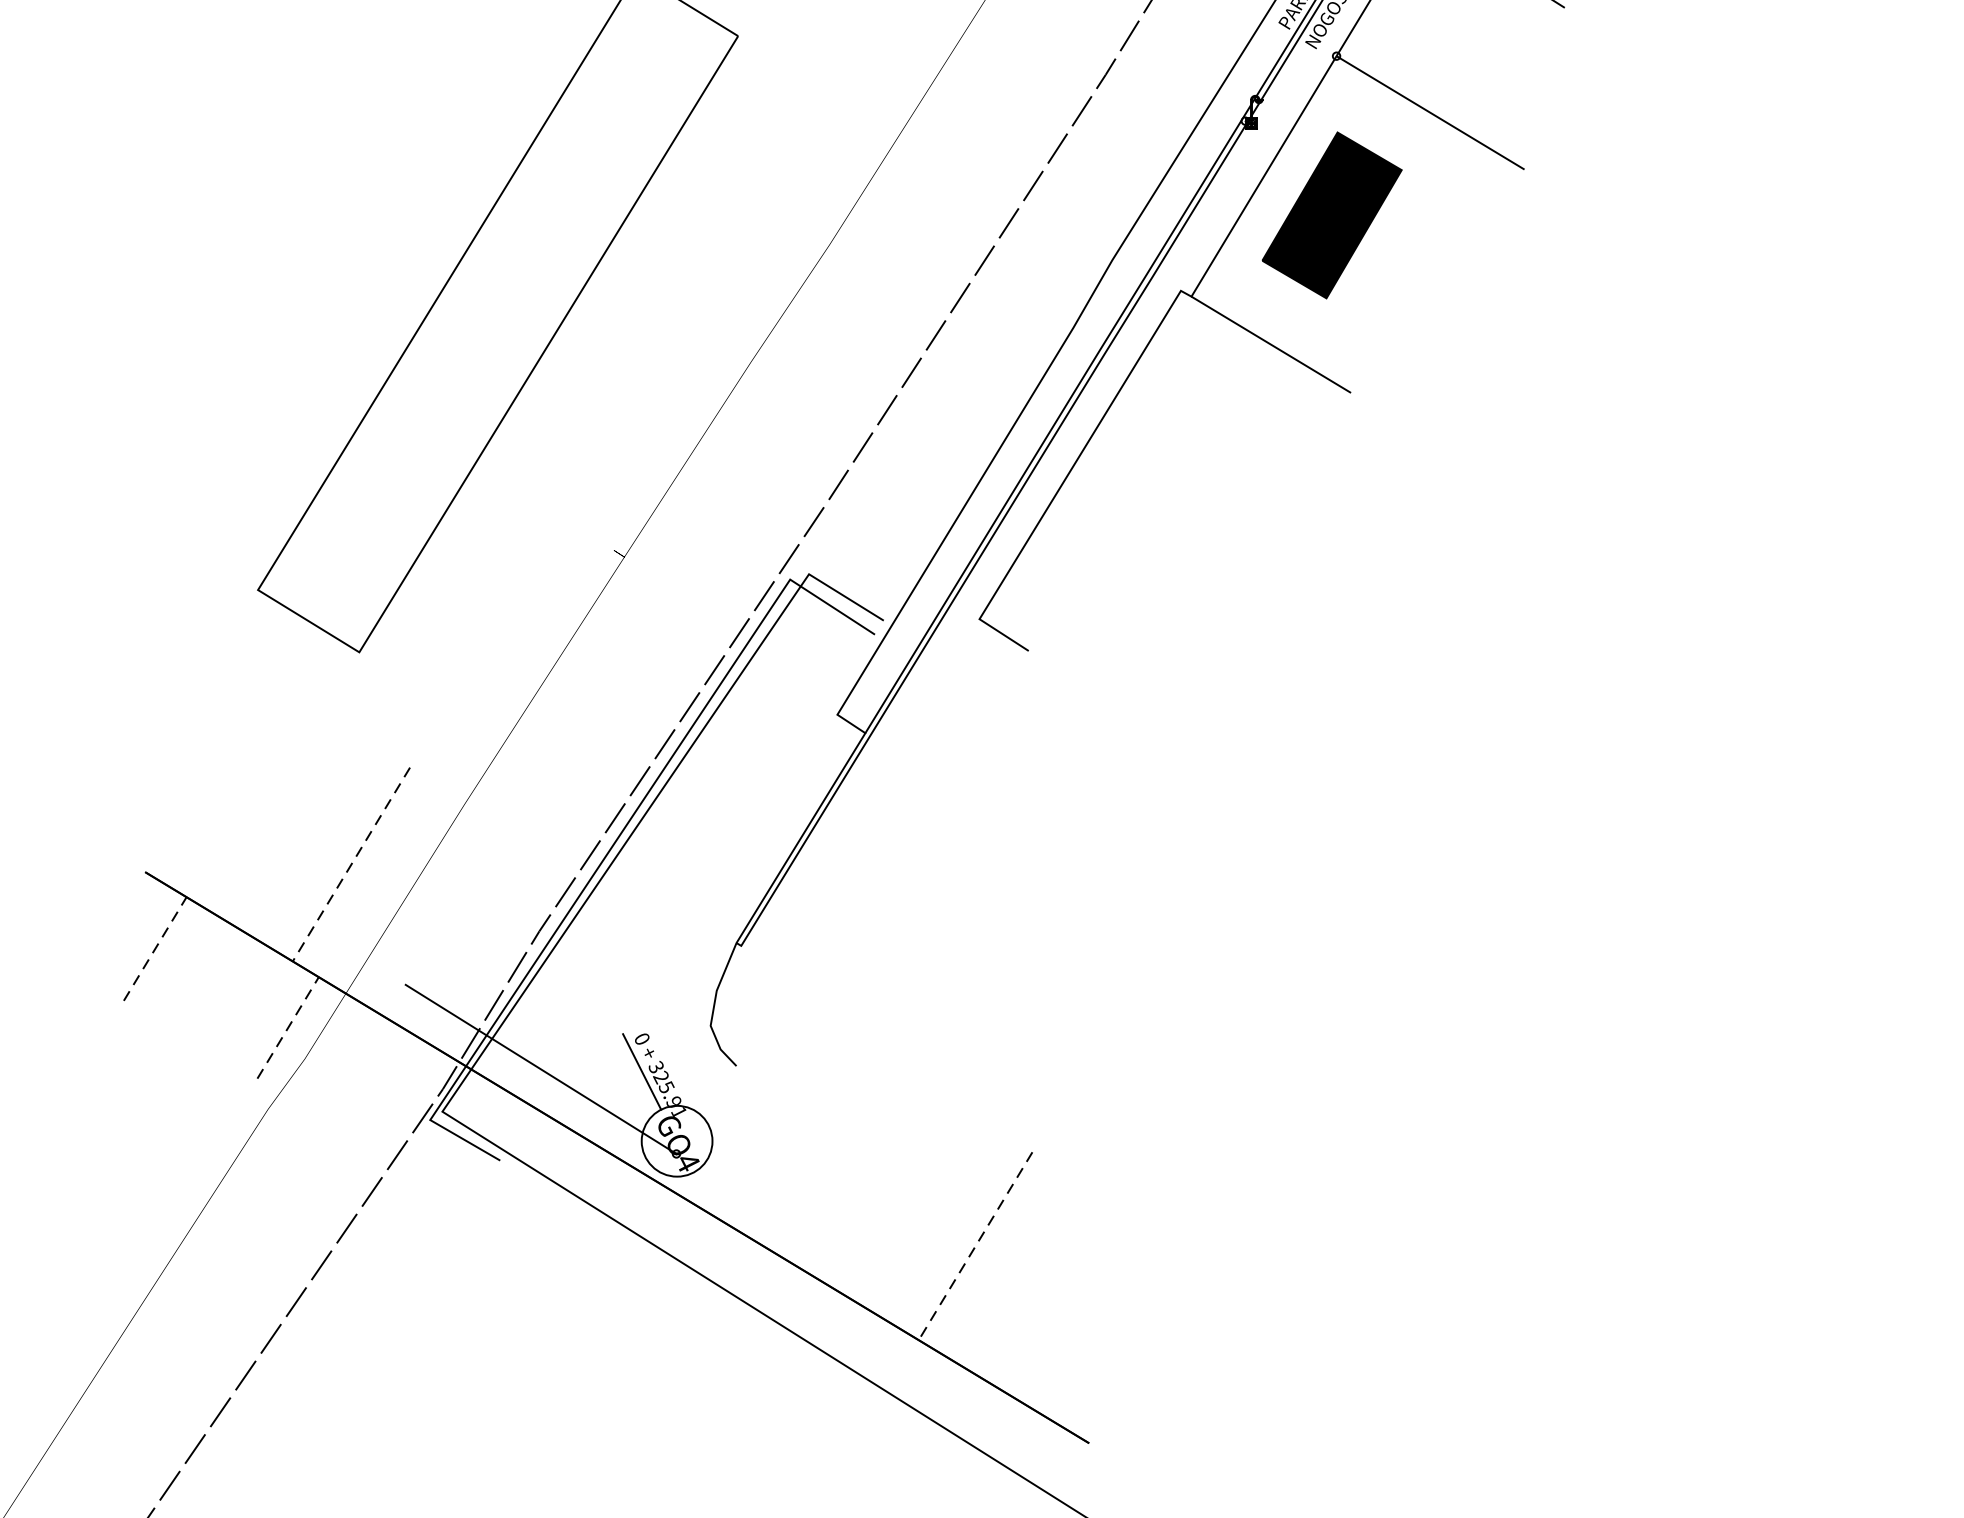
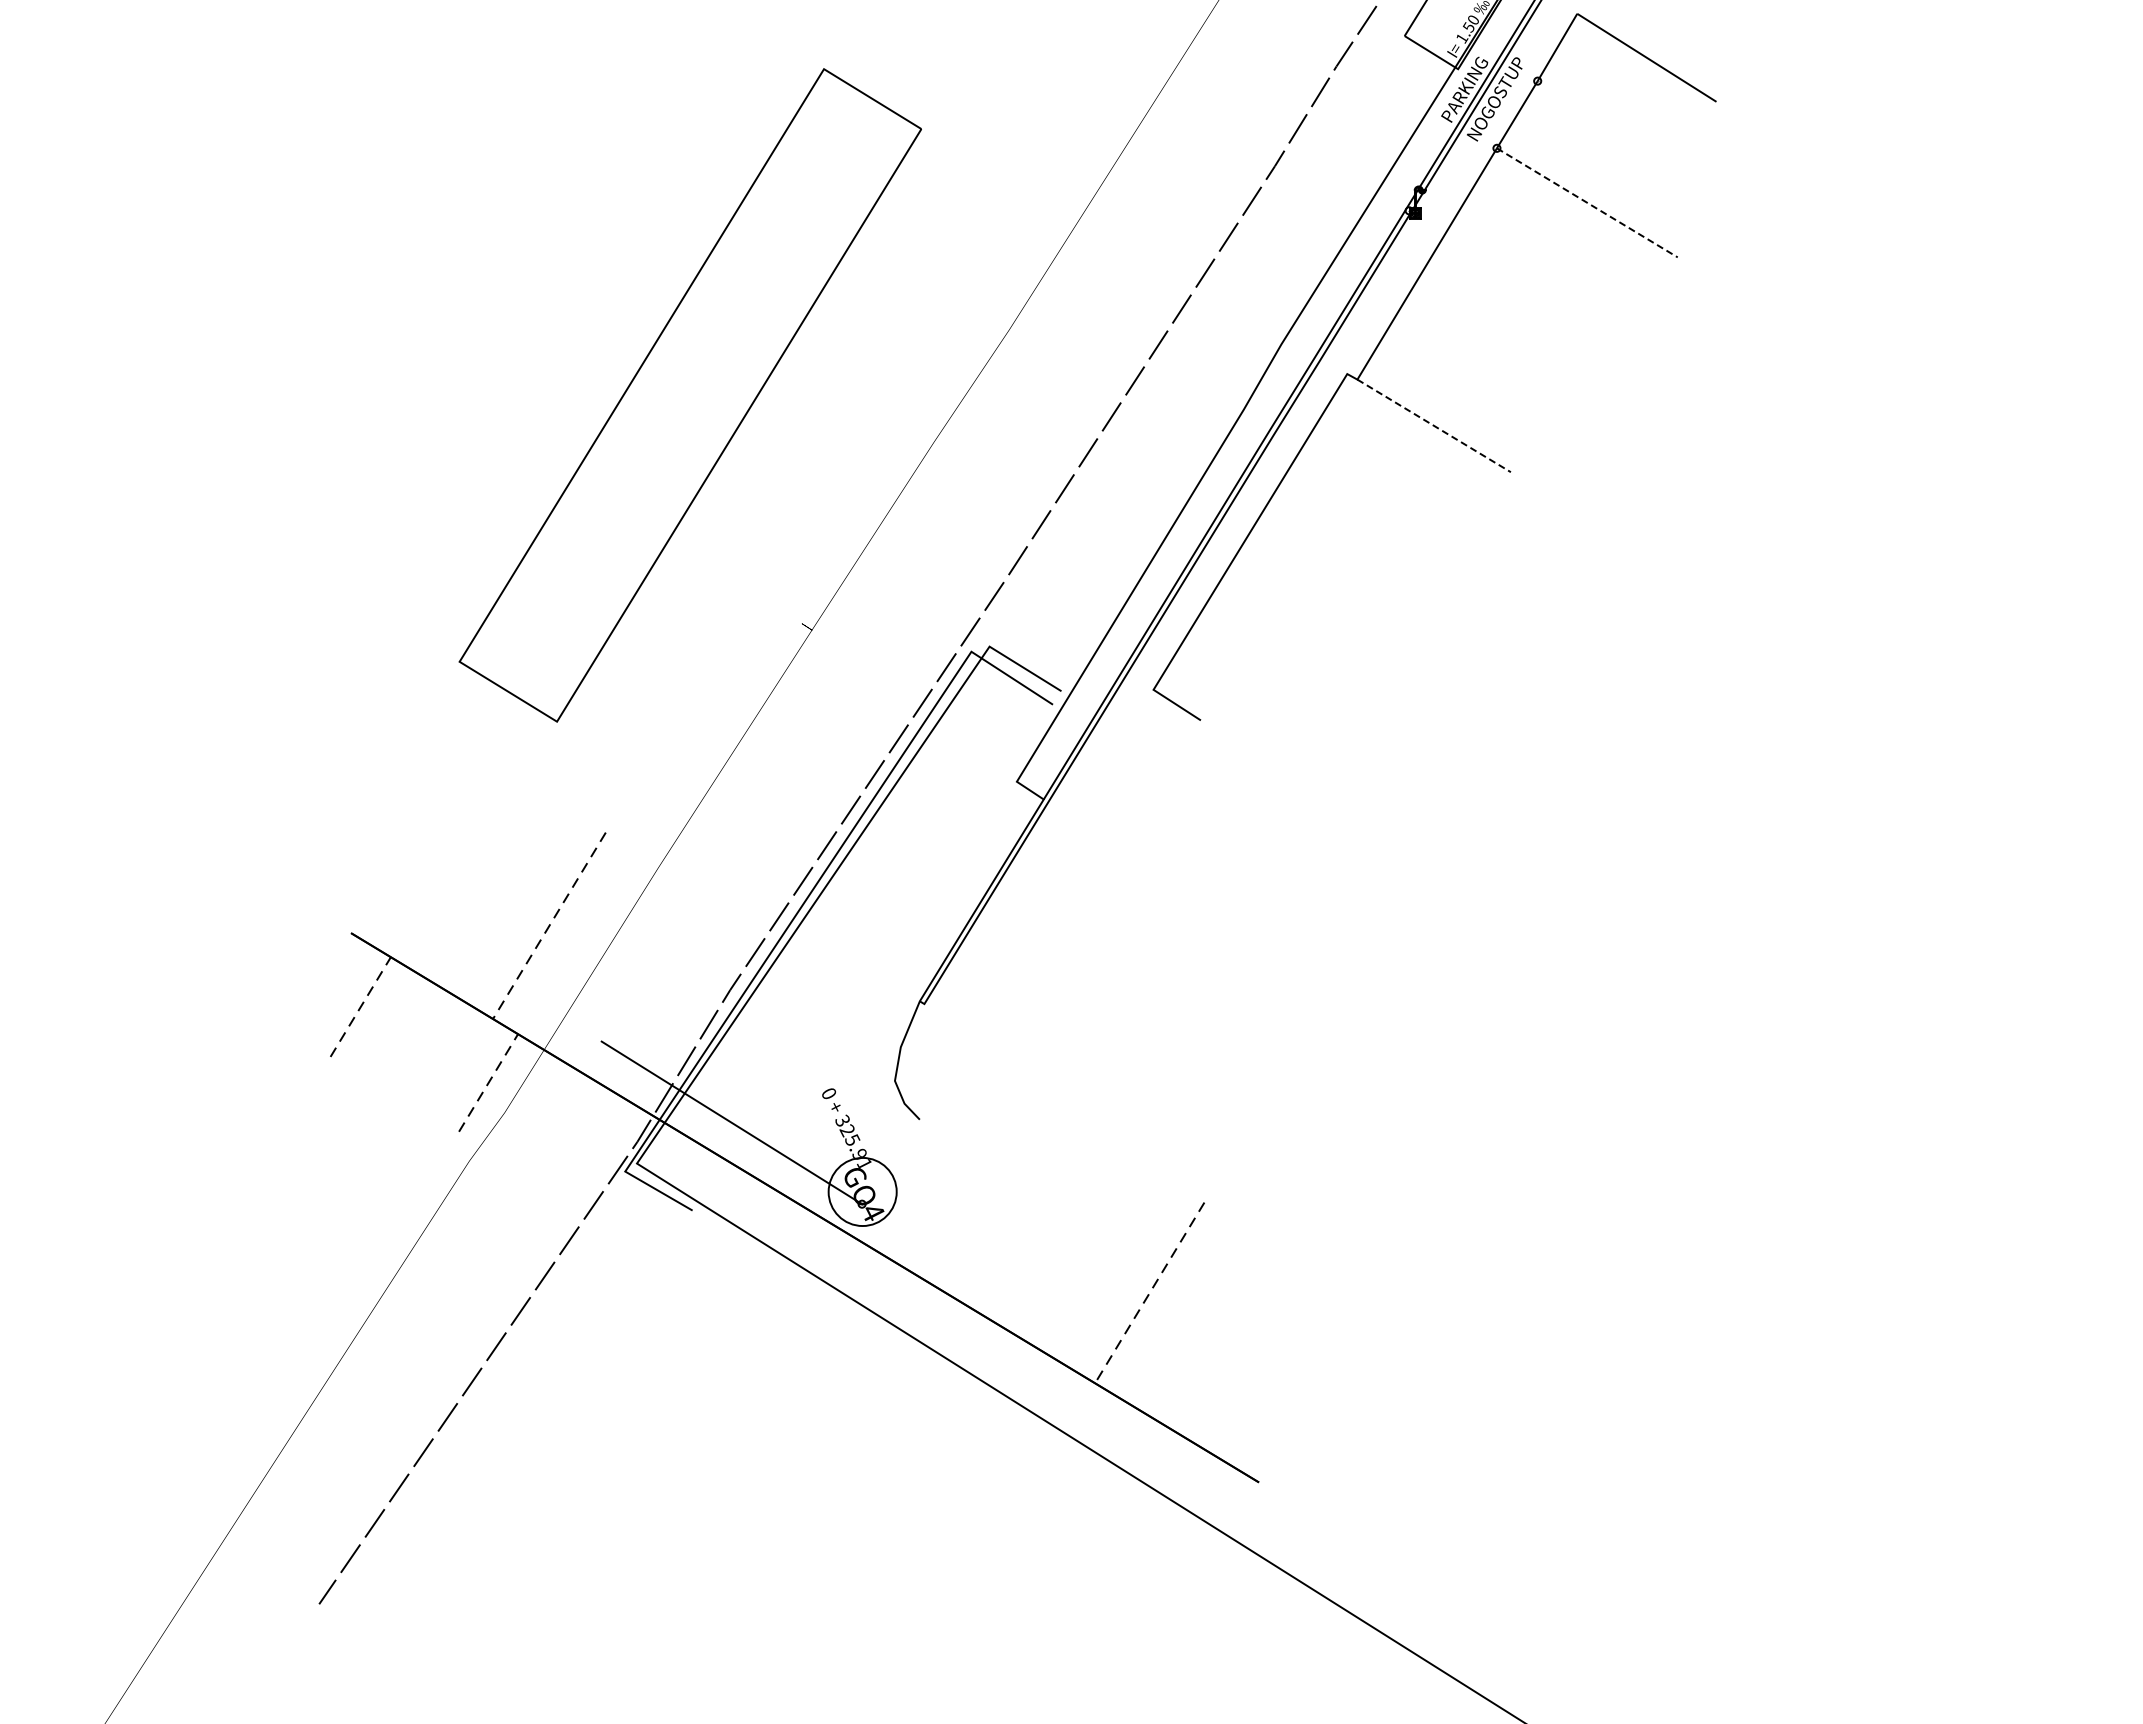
line: (1430, 112) -> (1587, 202), solid -> dashed
part: (1331, 215) -> (1492, 301), removed
line: (1271, 344) -> (1434, 425), solid -> dashed
line: (641, 1071) -> (828, 1124), removed

